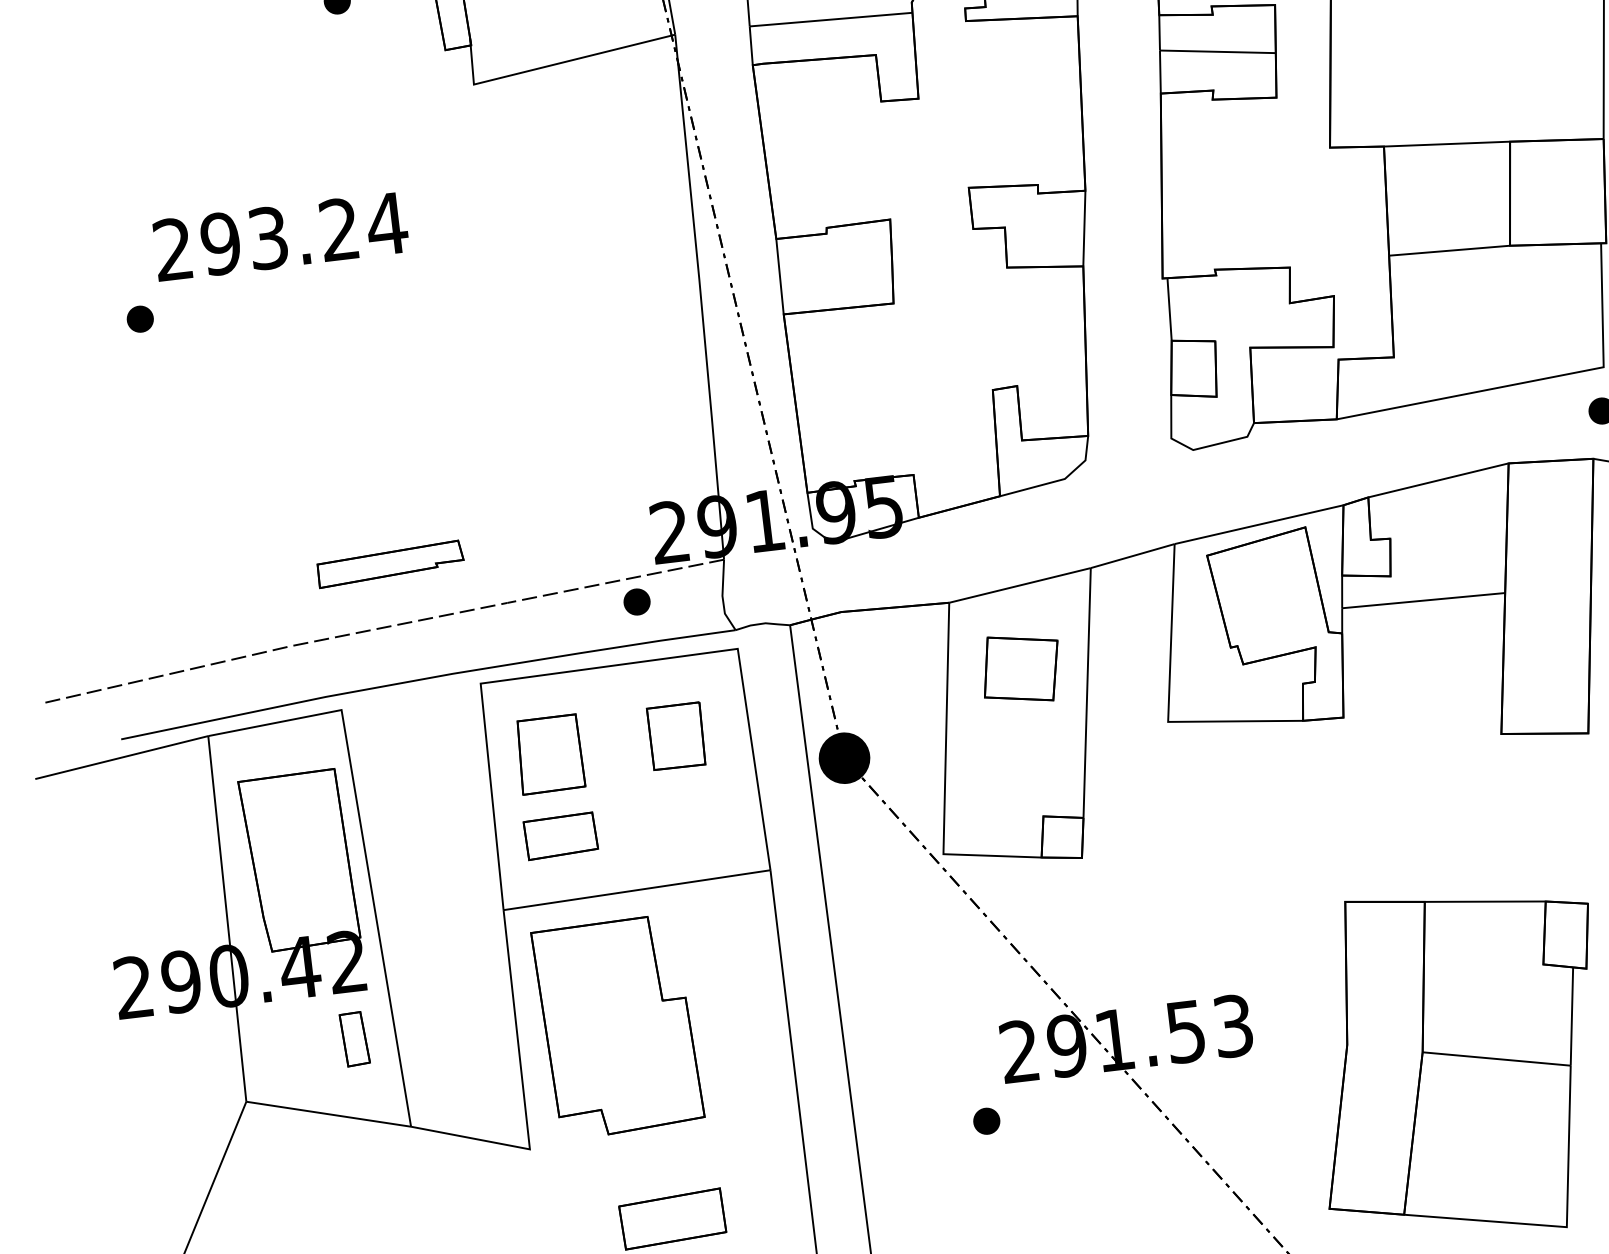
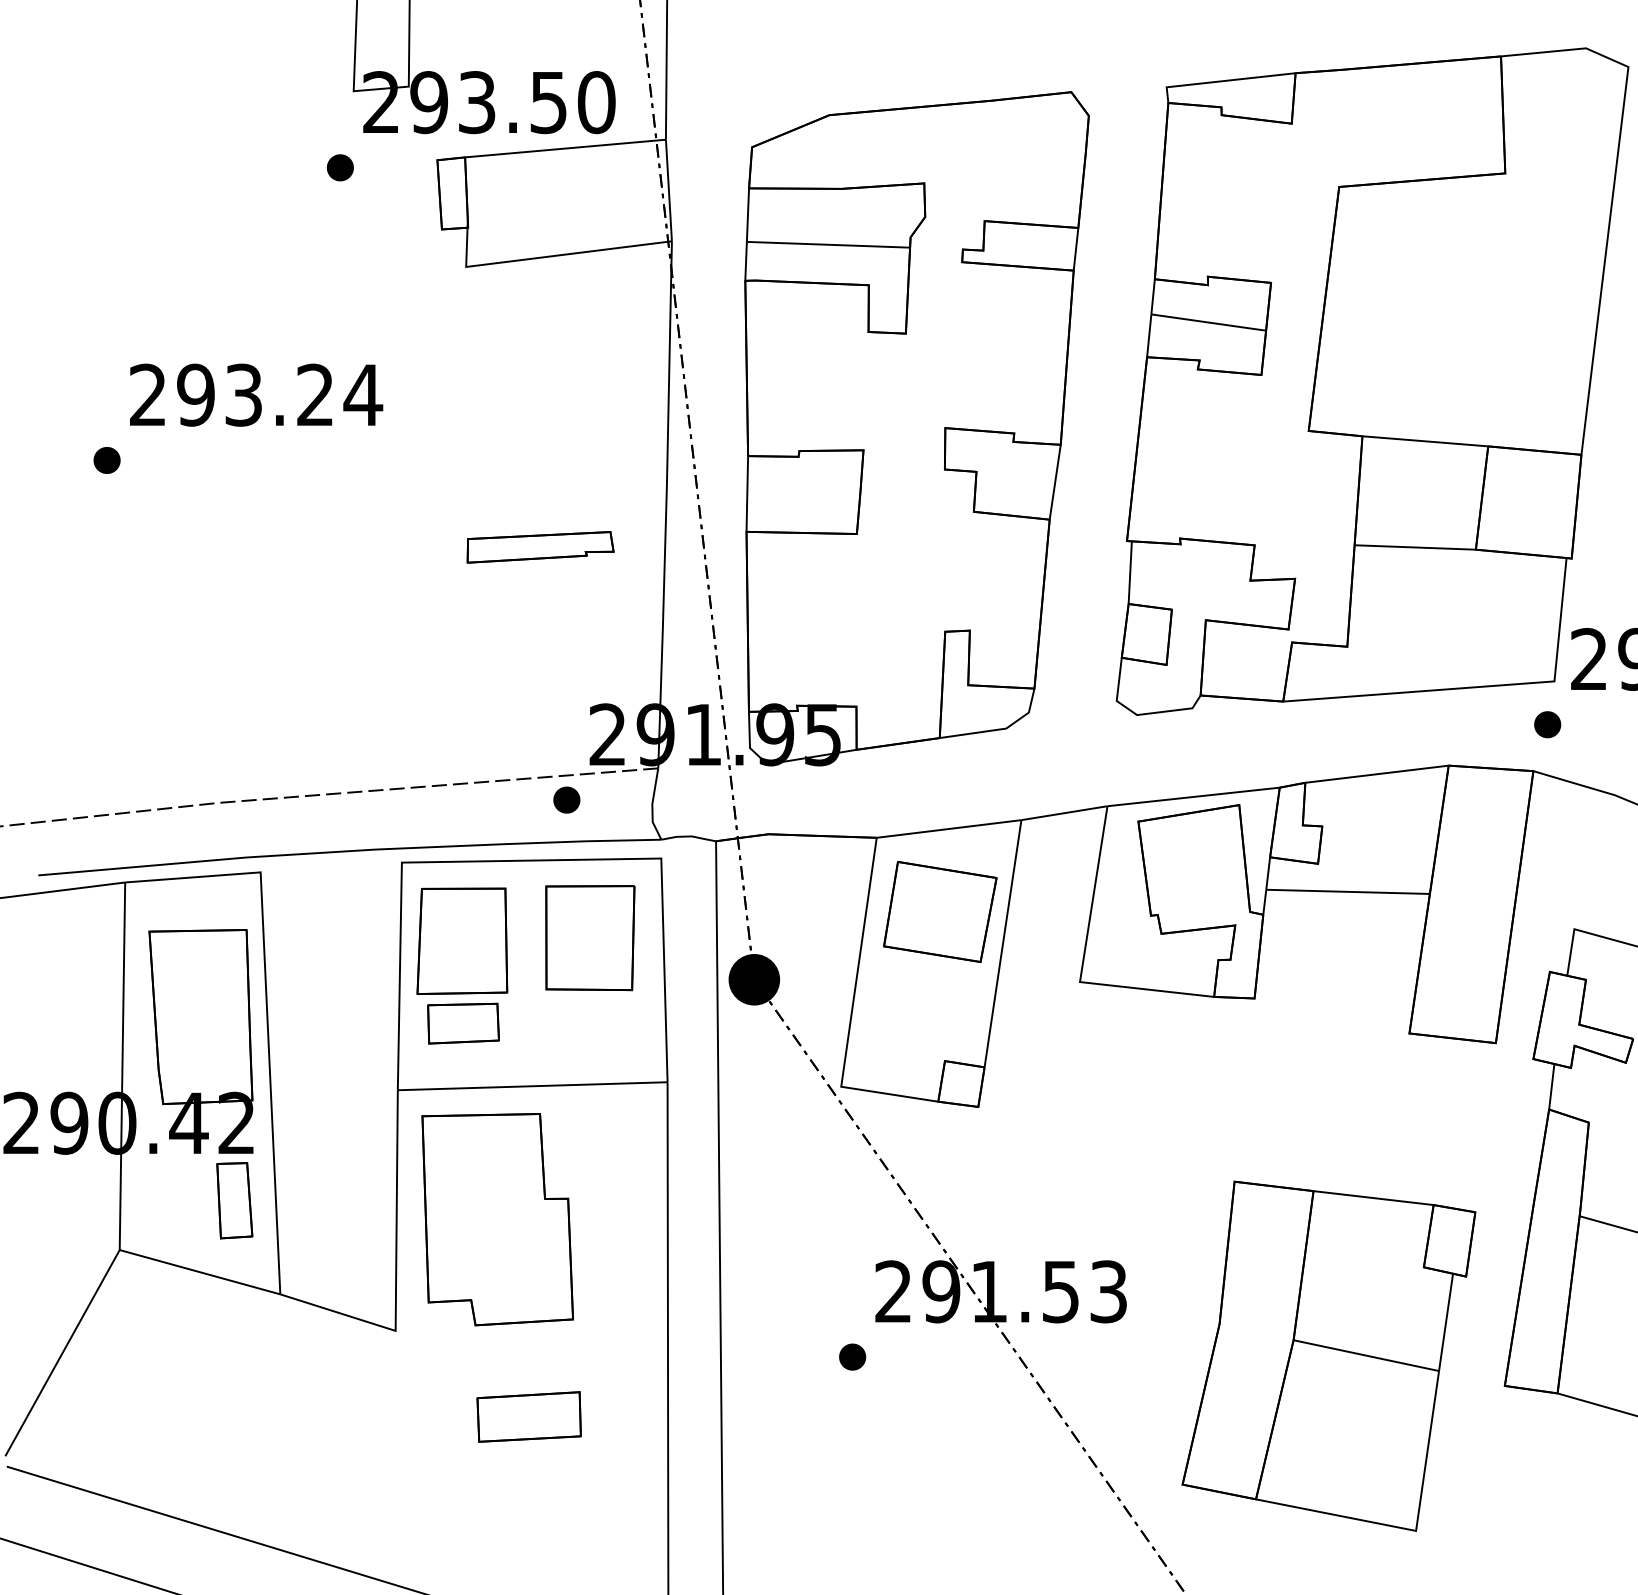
part: (390, 564) -> (540, 547), moved
part: (1021, 668) -> (940, 911), size x1.43
part: (676, 736) -> (590, 938), size x1.67
part: (550, 753) -> (462, 940), size x1.43
part: (354, 1038) -> (234, 1200), size x1.43

